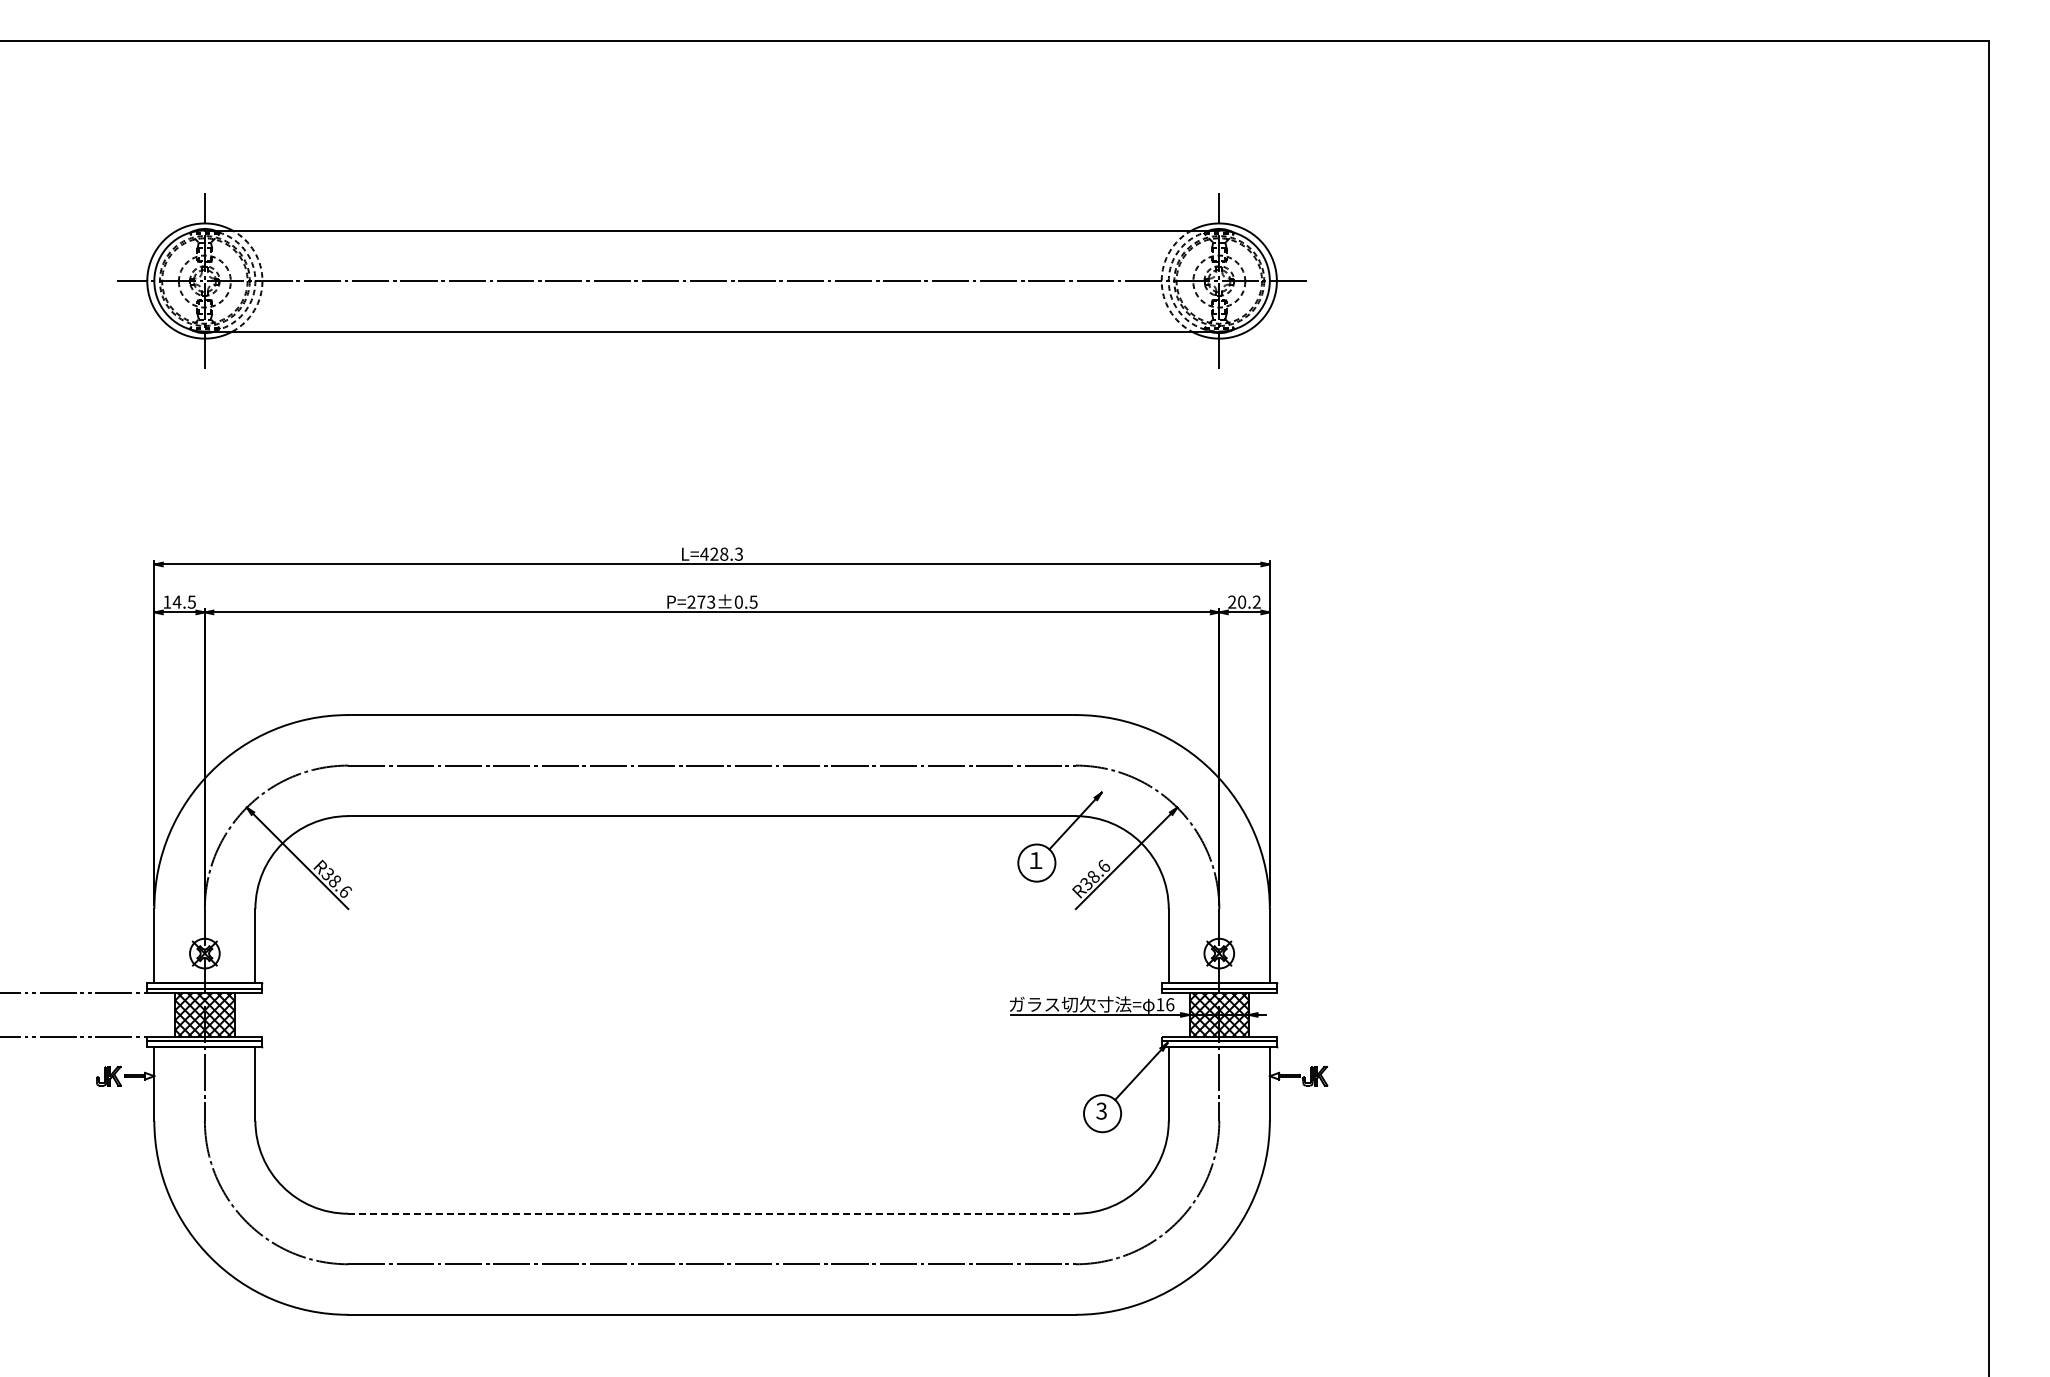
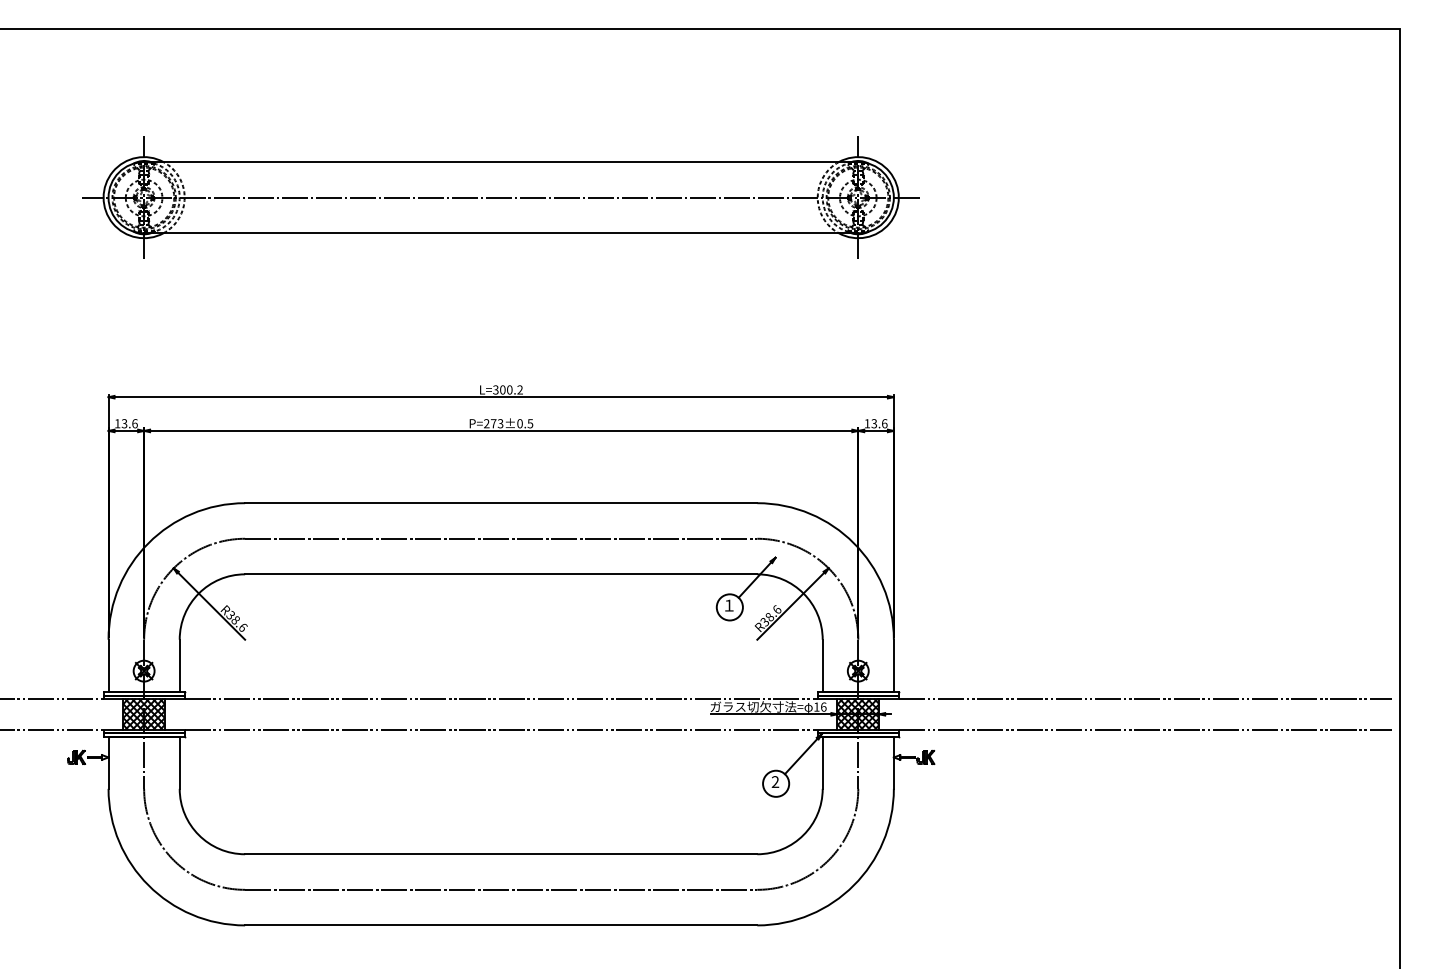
text: (721, 553) -> (507, 389), L=428.3 -> L=300.2
text: (184, 601) -> (129, 423), 14.5 -> 13.6
text: (1244, 601) -> (876, 423), 20.2 -> 13.6
line: (711, 992) -> (500, 698), added
line: (1626, 992) -> (1144, 698), added
line: (711, 1037) -> (500, 730), added
line: (1626, 1037) -> (1144, 730), added
text: (1101, 1111) -> (775, 782), 3 -> 2
line: (712, 1213) -> (501, 854), dashed -> solid

